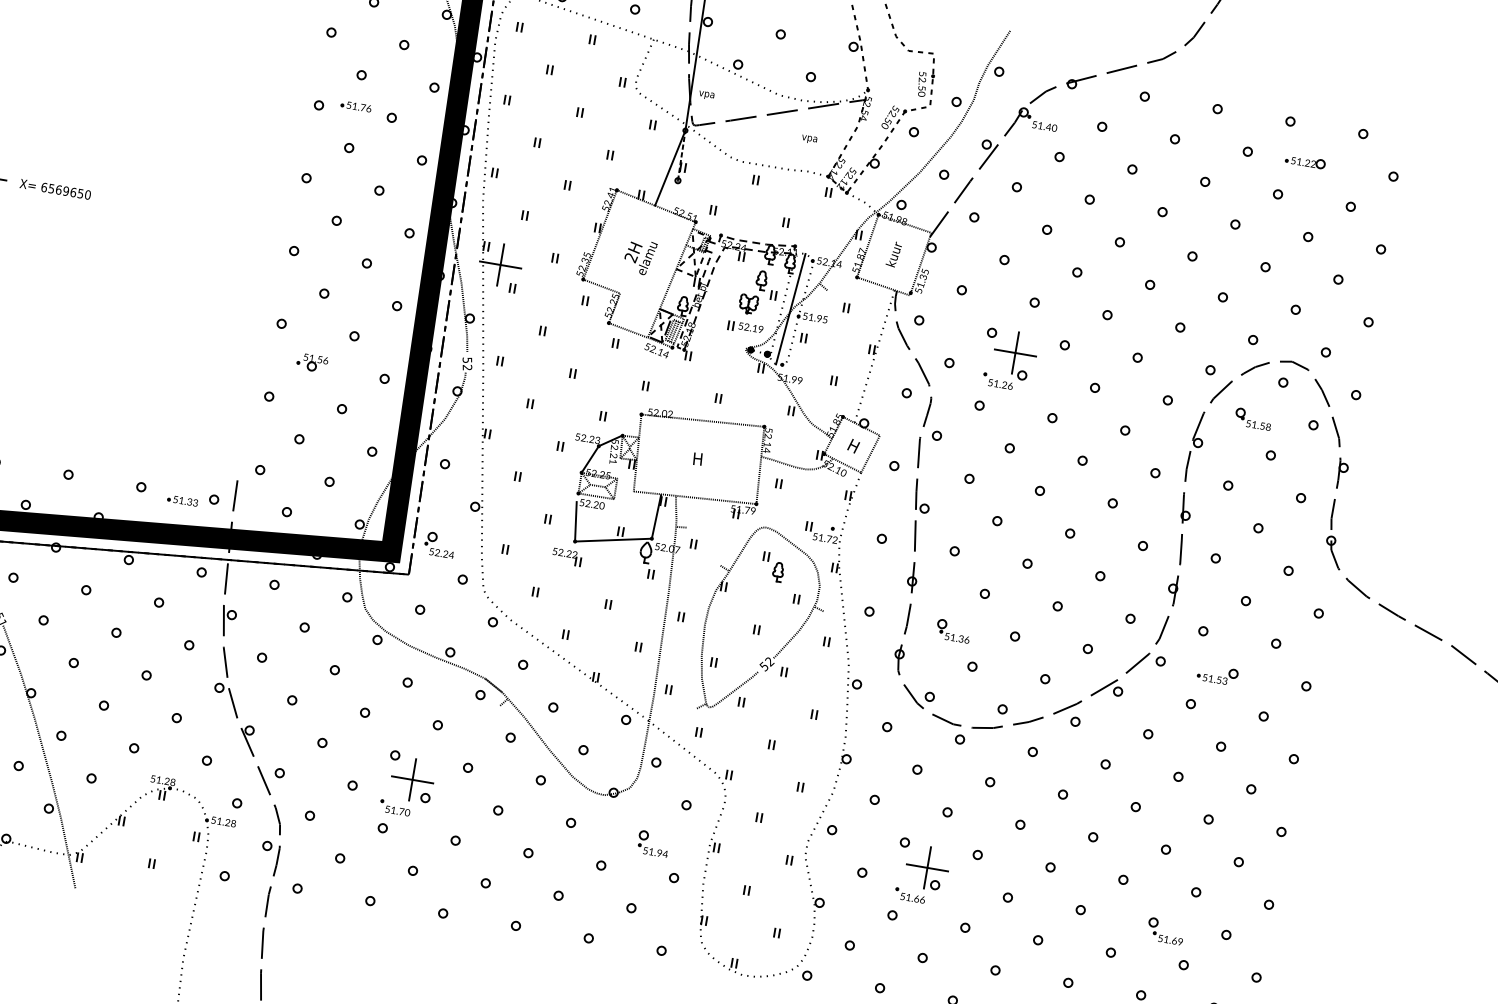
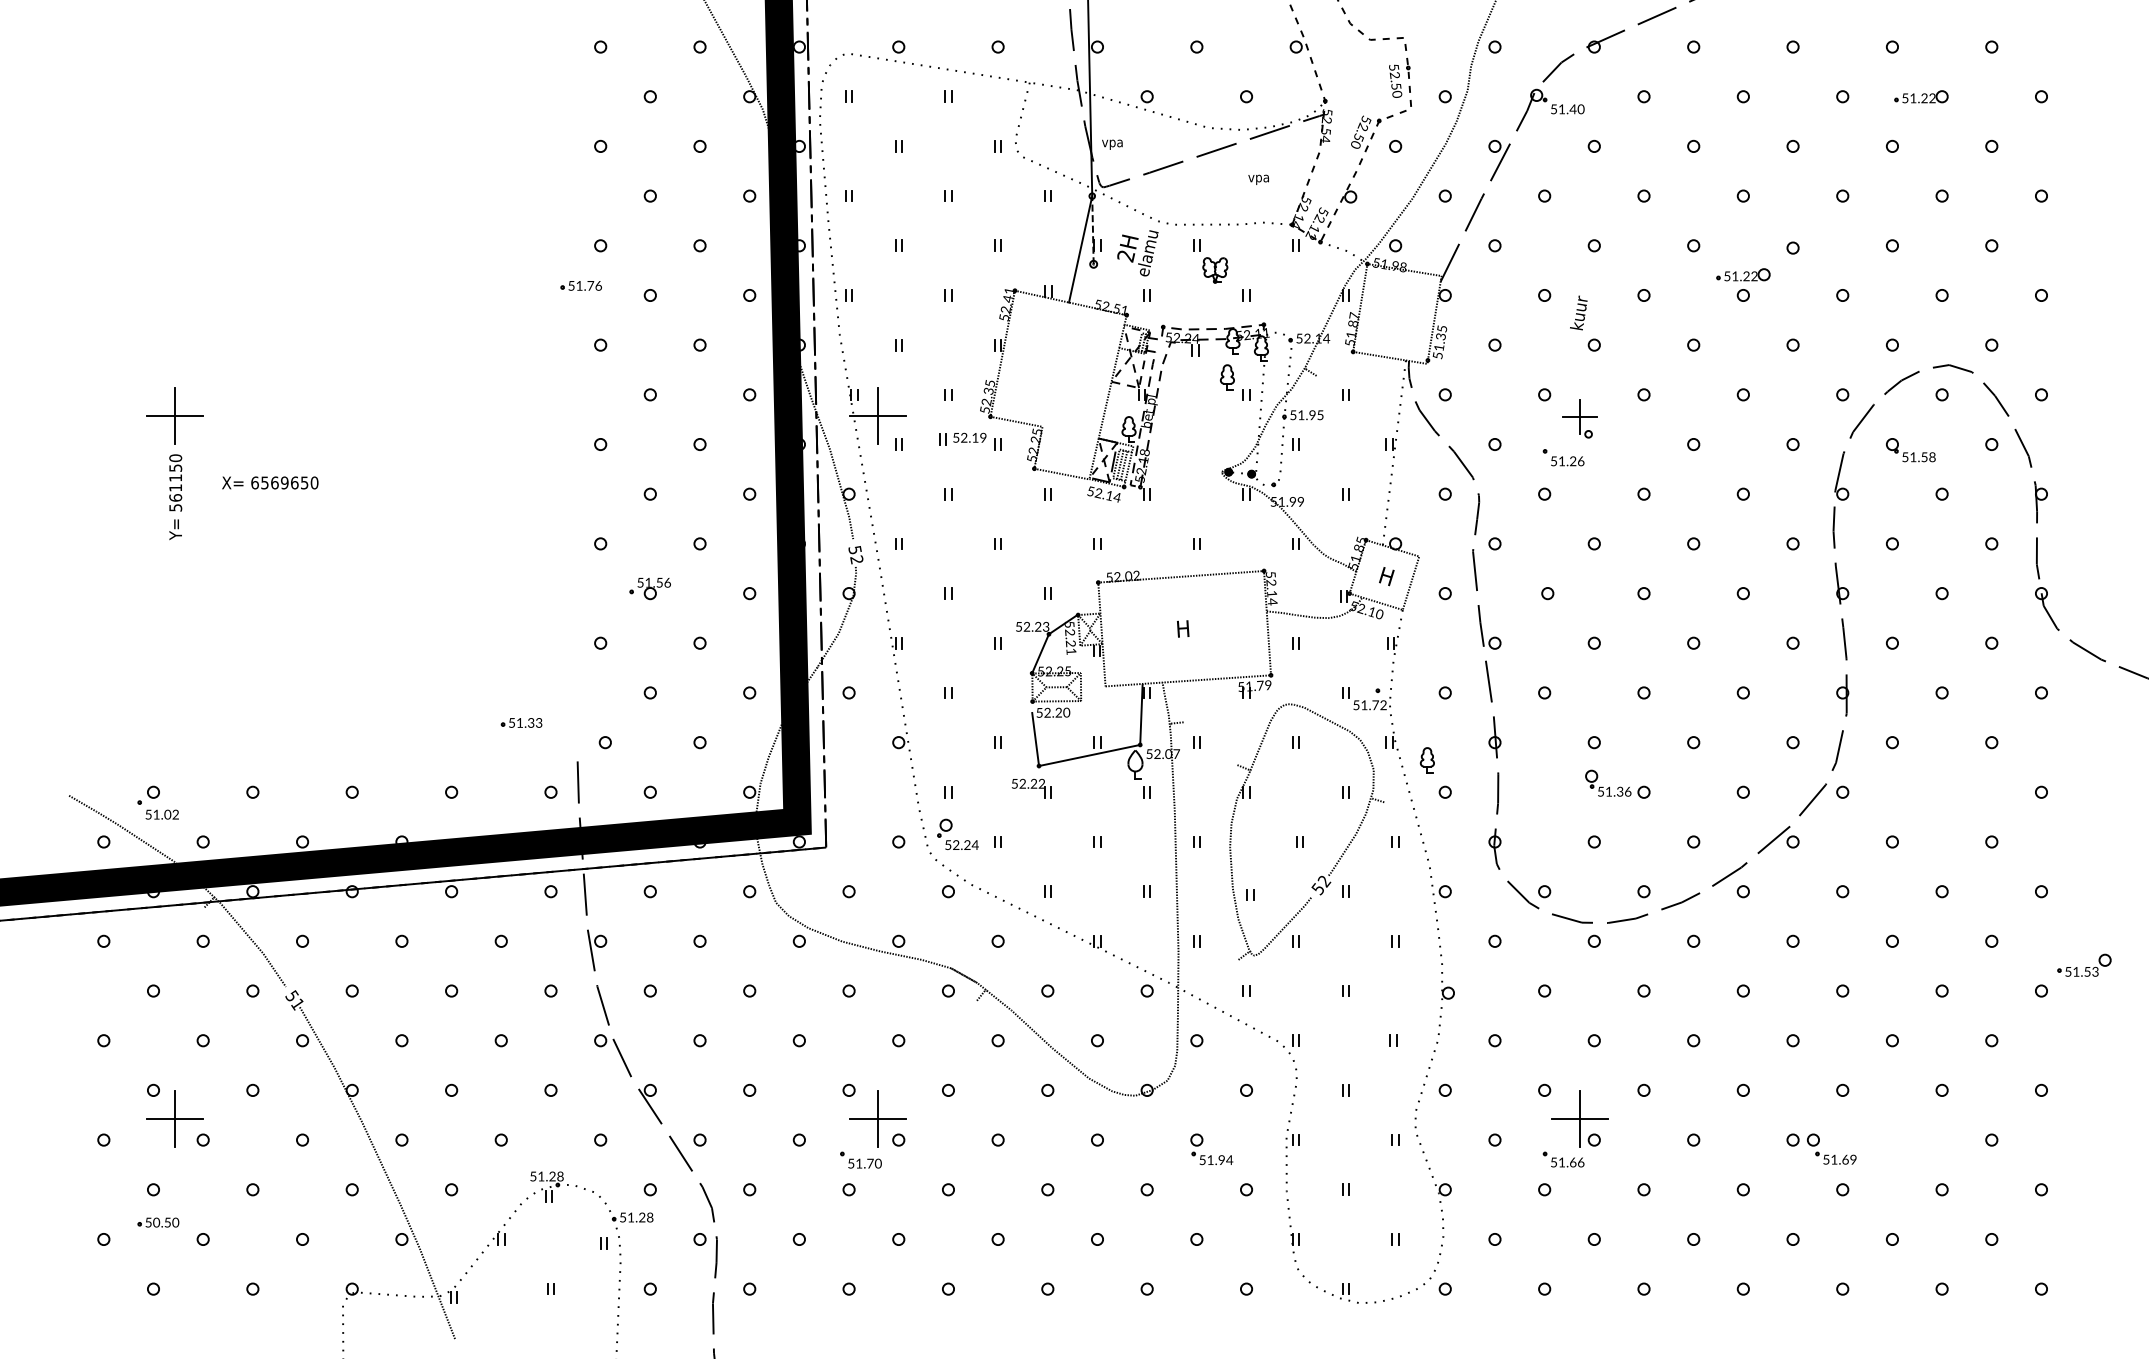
part: (355, 106) -> (580, 285), moved
text: (55, 189) -> (270, 482), moved
text: (893, 253) -> (1578, 312), moved
text: (639, 257) -> (1137, 253), moved
part: (1152, 269) -> (1743, 274), added
part: (748, 304) -> (1215, 270), moved
line: (790, 308) -> (1272, 408), removed
part: (745, 327) -> (962, 438), moved
part: (1014, 354) -> (1579, 418), size x0.6
part: (182, 500) -> (521, 722), moved
part: (439, 549) -> (957, 840), moved
part: (777, 571) -> (1426, 760), moved
part: (953, 630) -> (1608, 782), moved
part: (1217, 674) -> (2084, 964), moved
part: (1162, 934) -> (1828, 1154), moved

